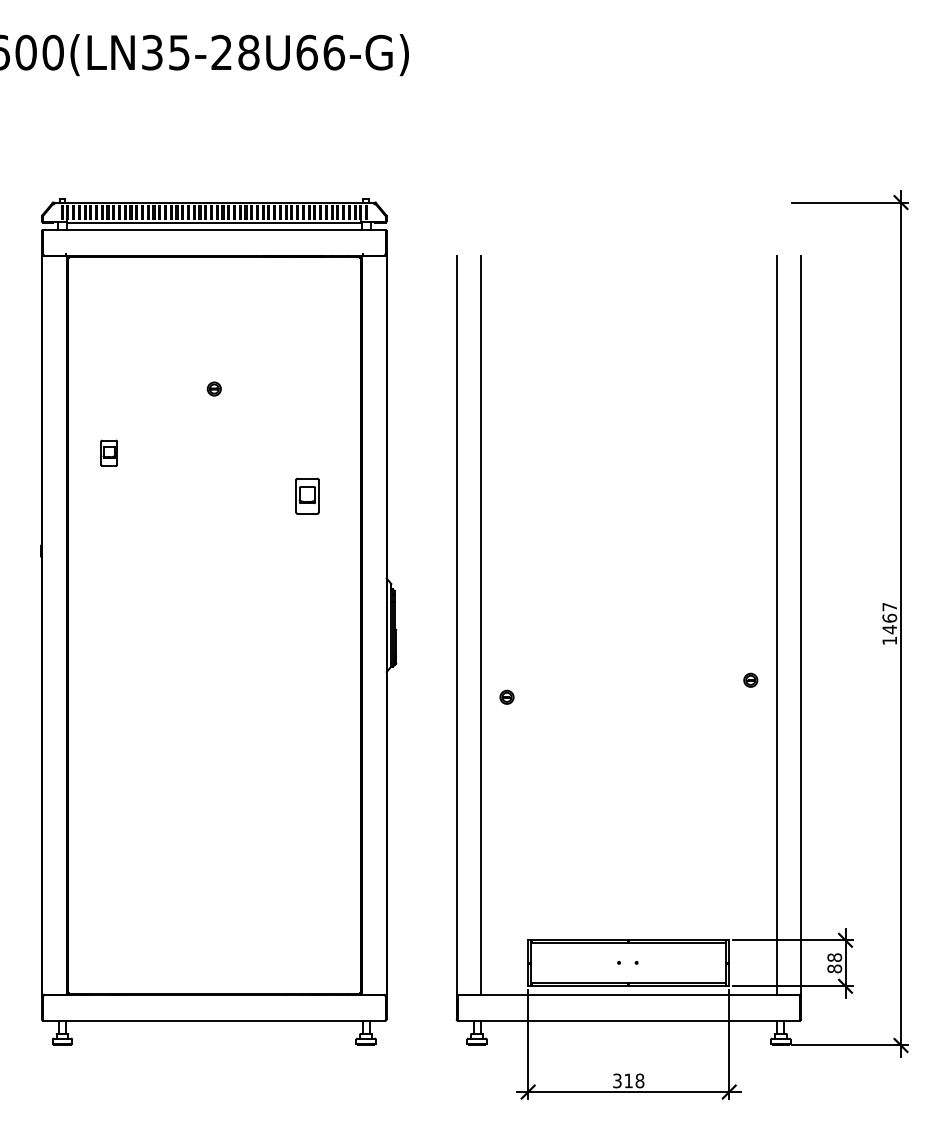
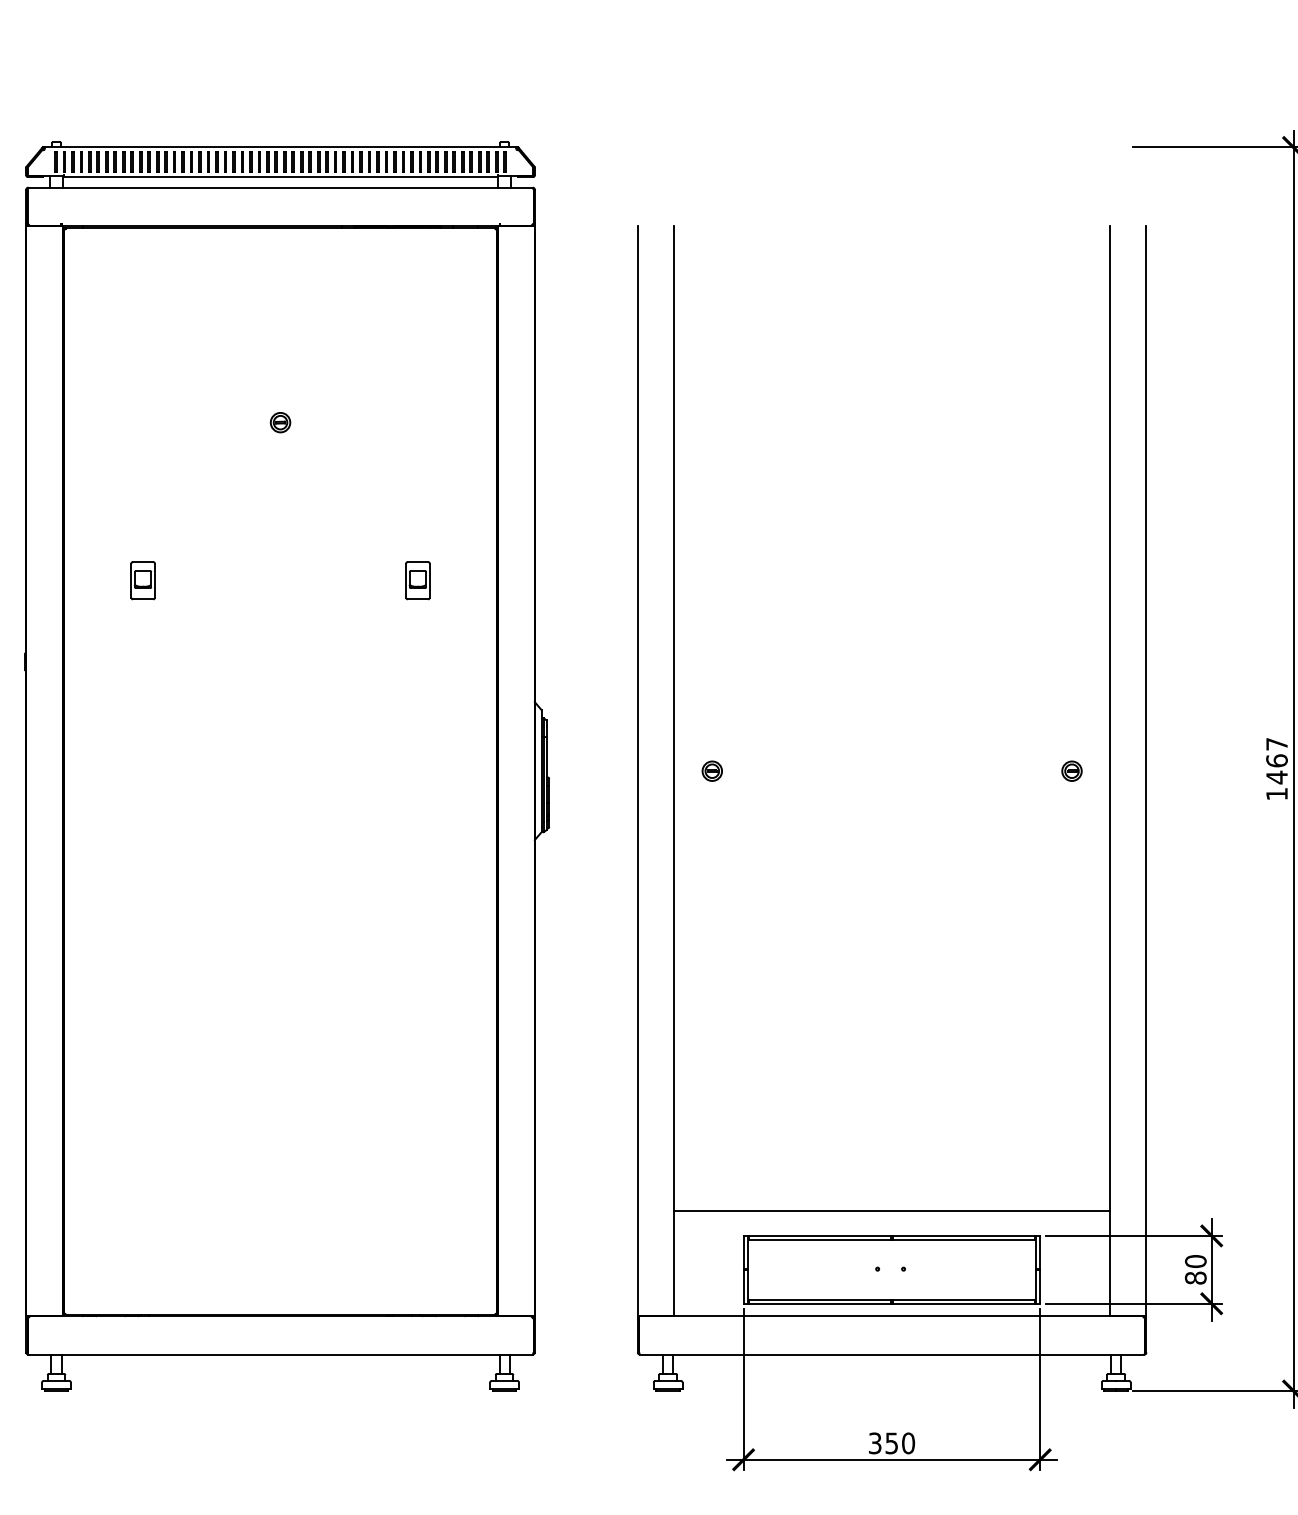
part: (108, 452) -> (142, 579), moved
part: (307, 495) -> (417, 579), size x0.71
part: (750, 679) -> (1071, 769), moved
part: (506, 696) -> (711, 769), moved
line: (628, 923) -> (891, 1211), added
text: (834, 957) -> (1195, 1261), 88 -> 80
text: (634, 1080) -> (900, 1442), 318 -> 350

